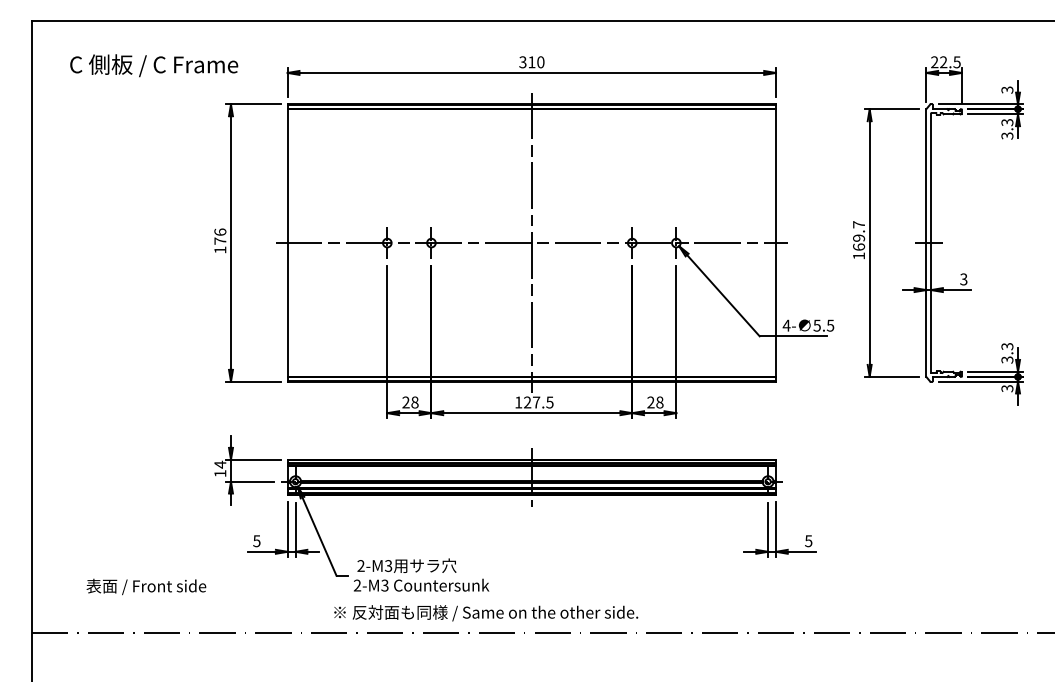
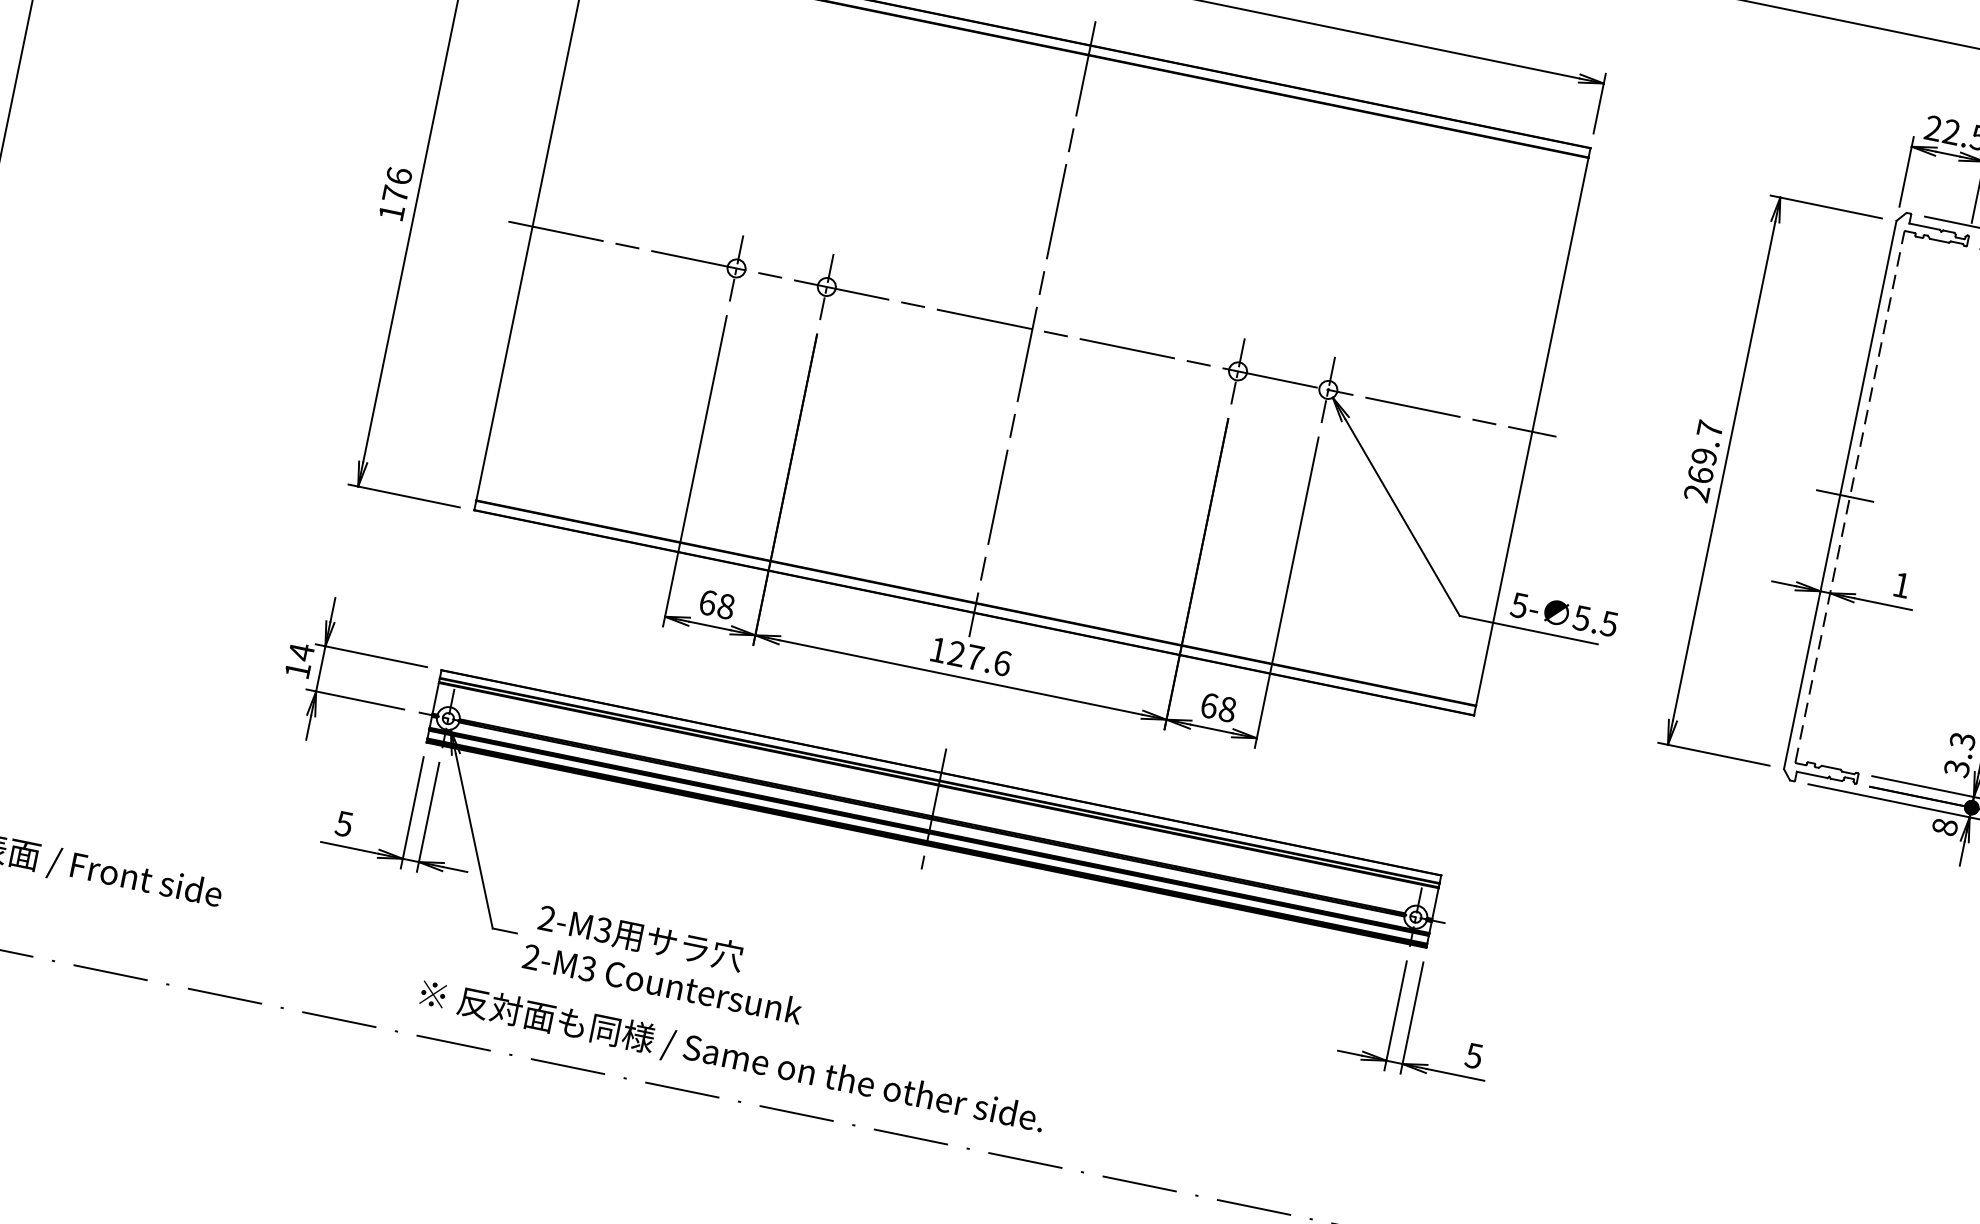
line: (931, 242) -> (1850, 496), solid -> dashed
text: (858, 255) -> (1696, 491), 169.7 -> 269.7
text: (963, 279) -> (1900, 585), 3 -> 1
text: (786, 325) -> (1519, 605), 4- -> 5-
text: (1007, 388) -> (1945, 826), 3 -> 8
text: (405, 402) -> (706, 602), 28 -> 68
text: (549, 402) -> (1001, 663), 127.5 -> 127.6
text: (650, 402) -> (1208, 705), 28 -> 68
text: (486, 613) -> (732, 1058), moved

